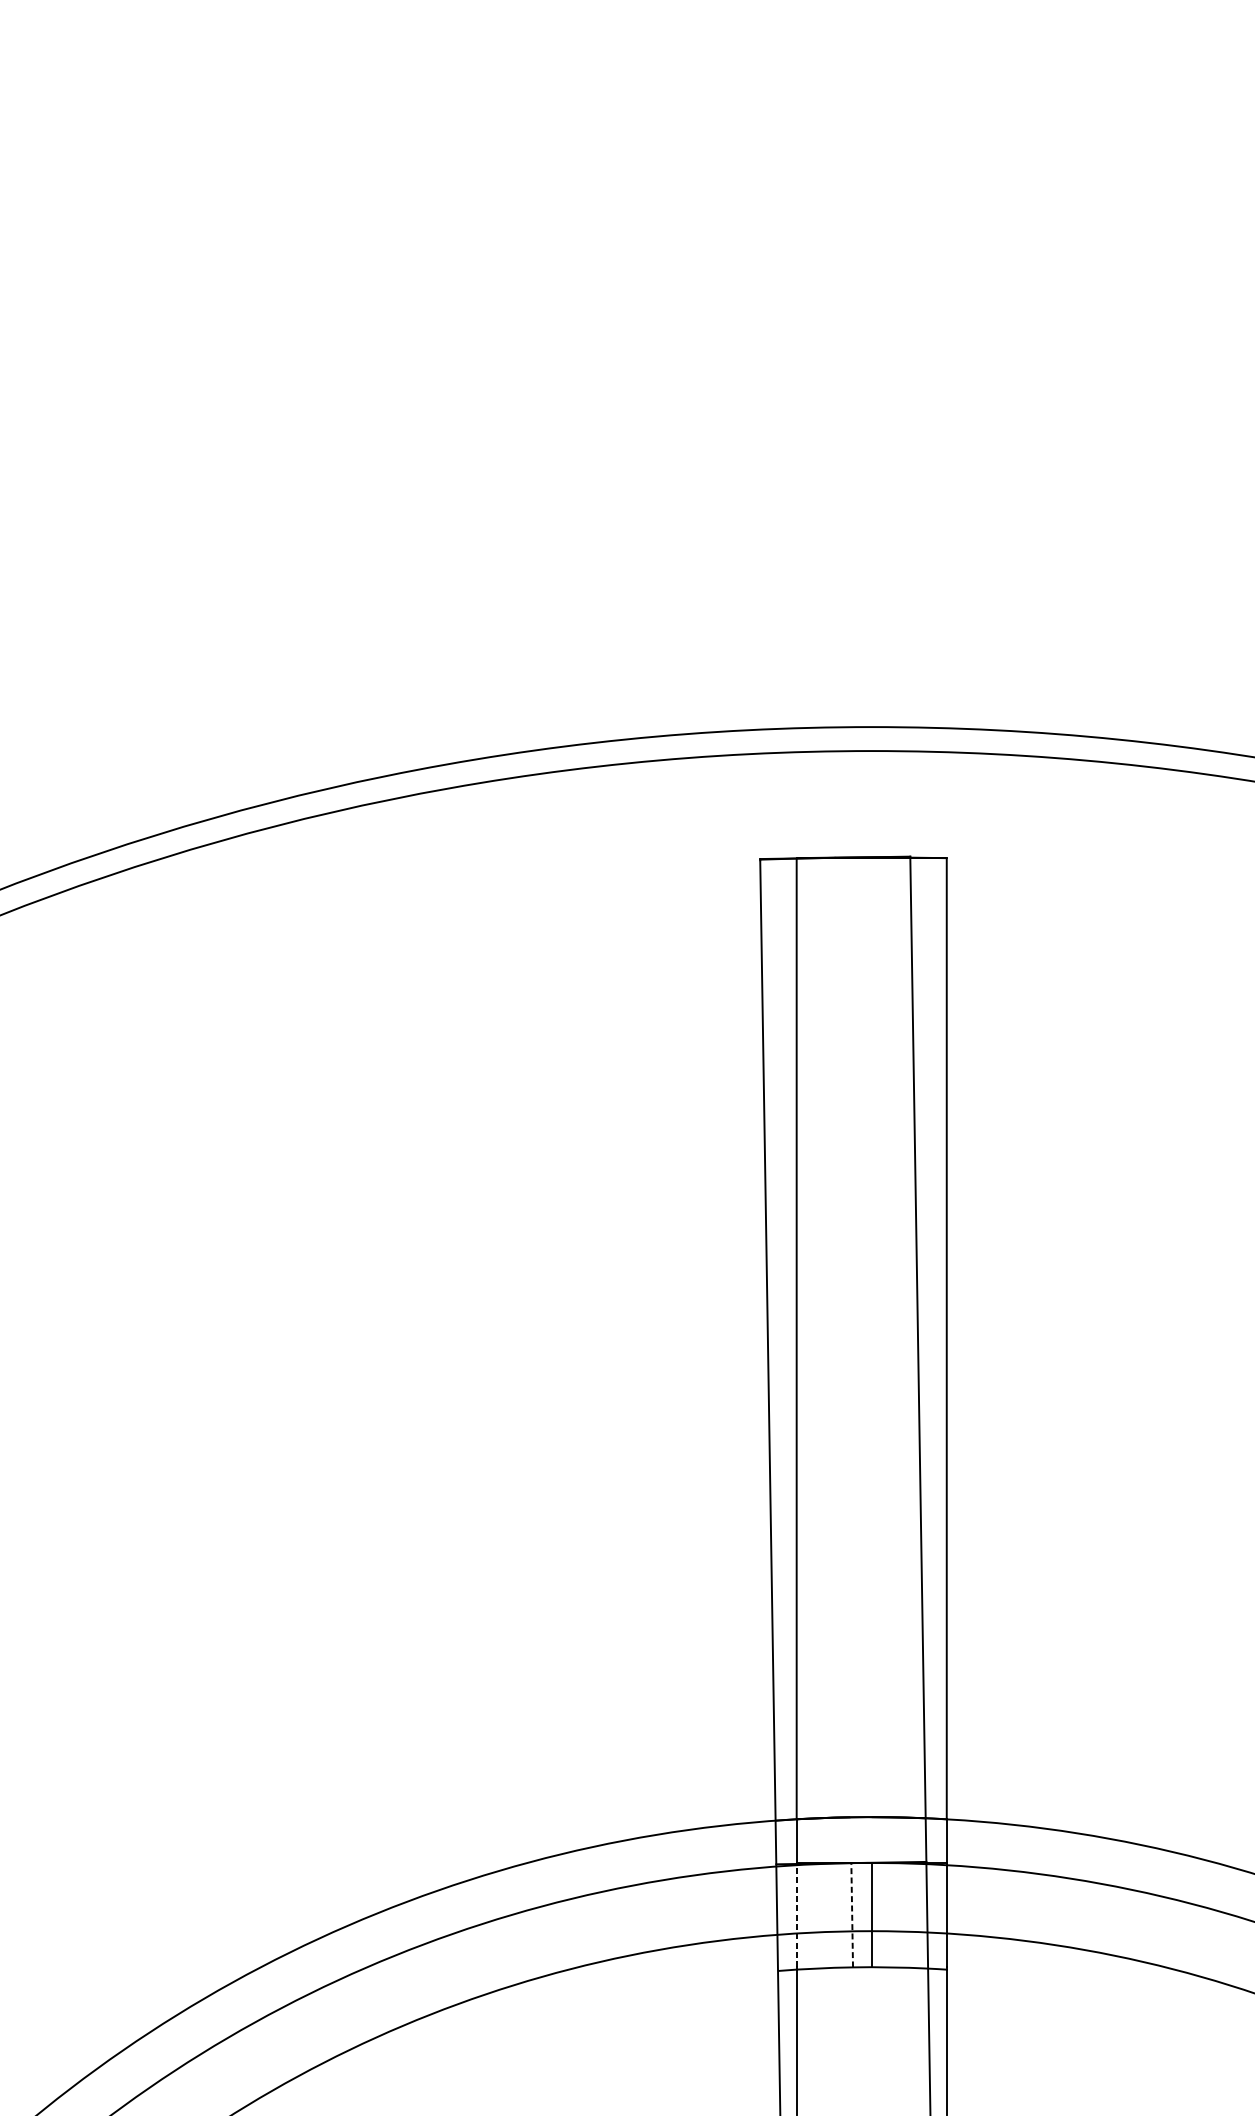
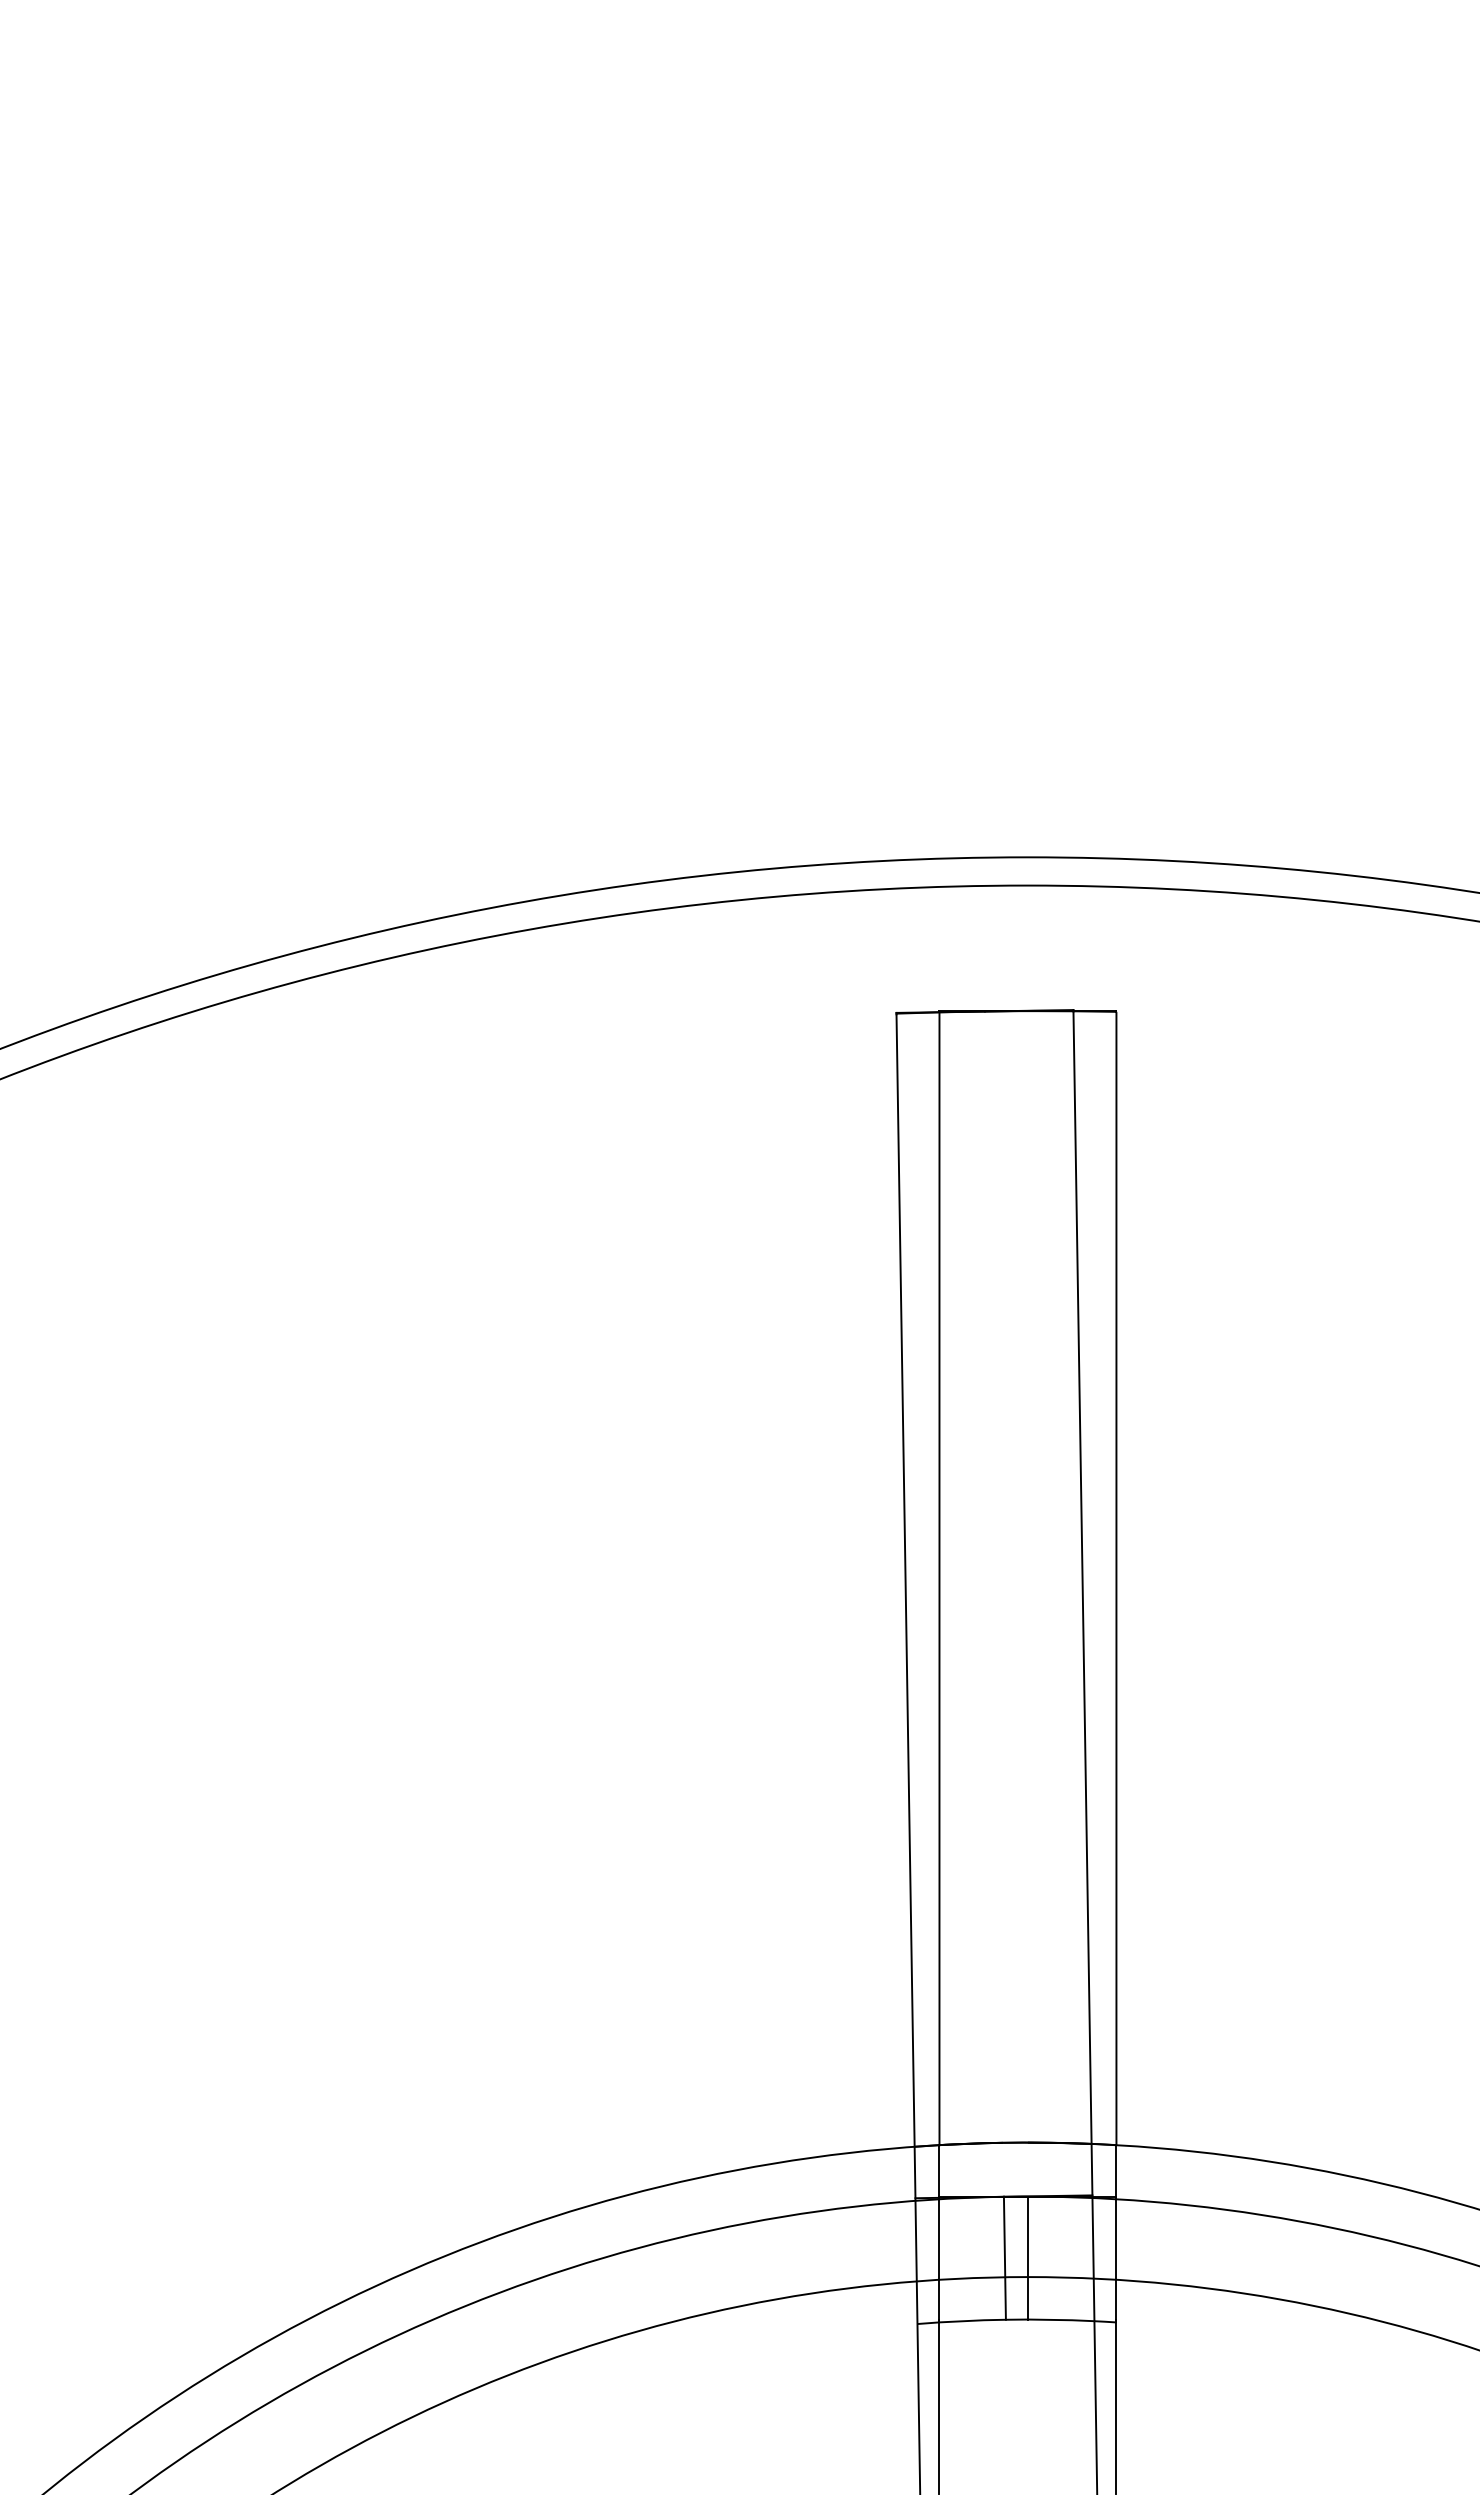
line: (796, 1914) -> (939, 2257), dashed -> solid
line: (851, 1914) -> (1004, 2257), dashed -> solid

